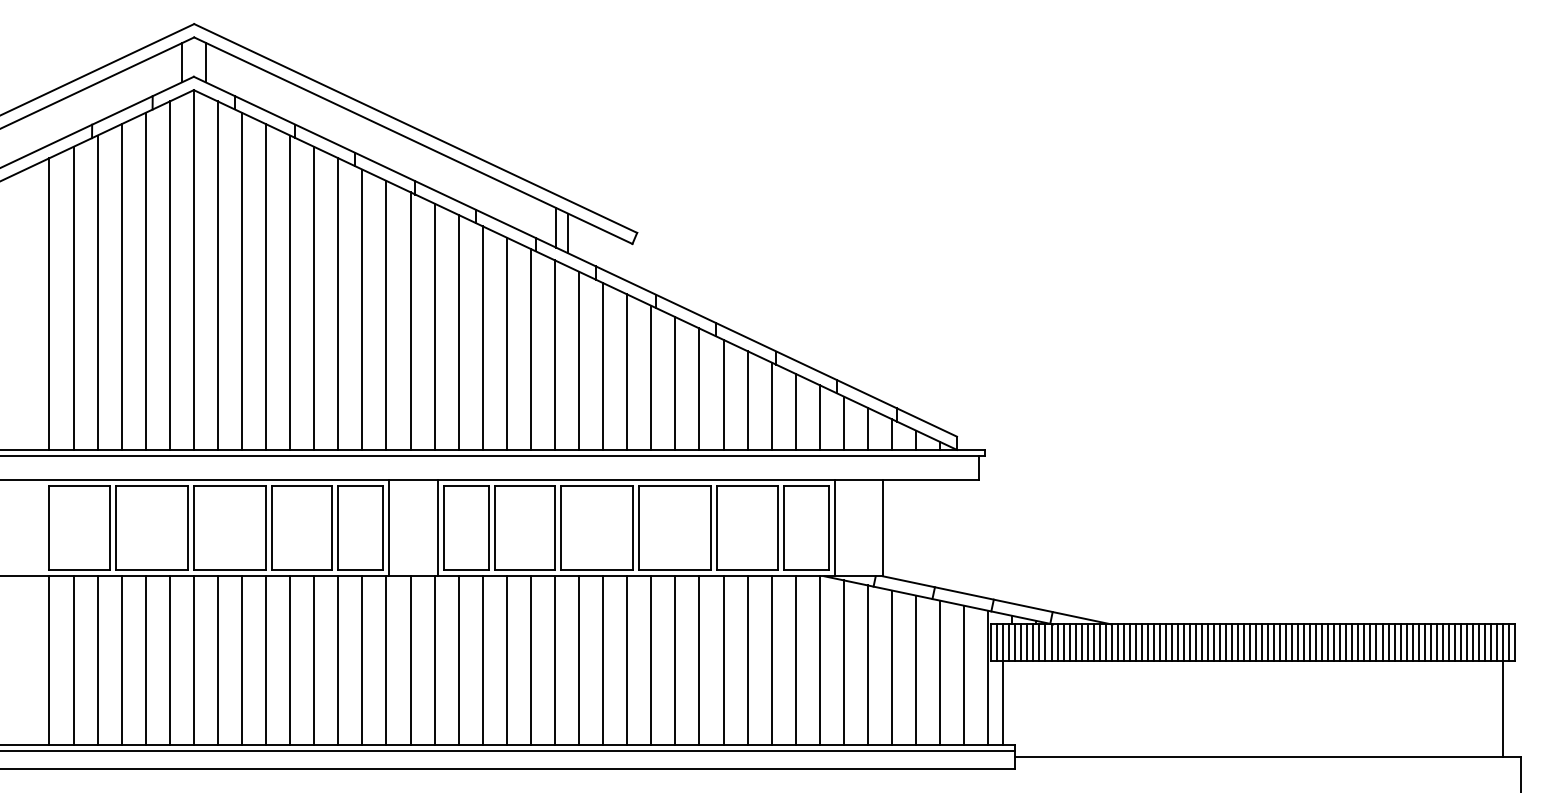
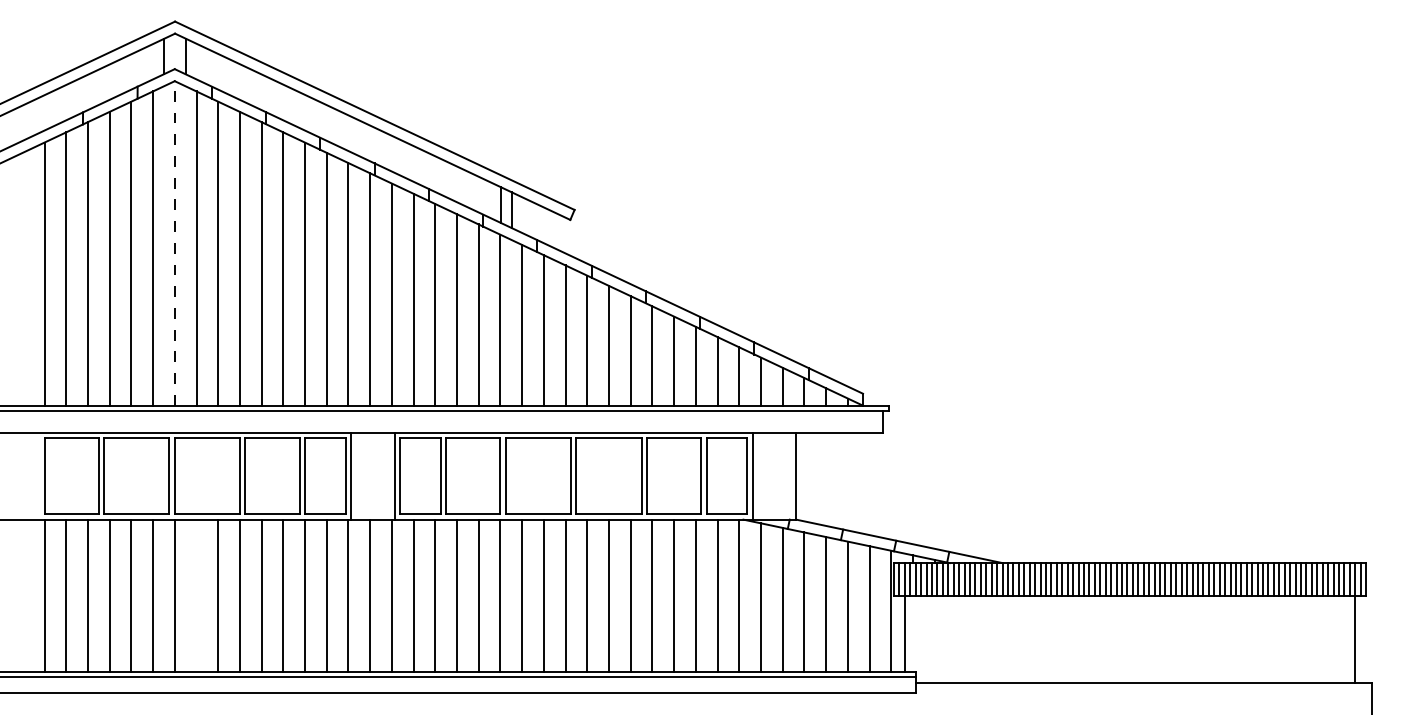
line: (193, 268) -> (174, 242), solid -> dashed
line: (217, 660) -> (196, 595), removed

